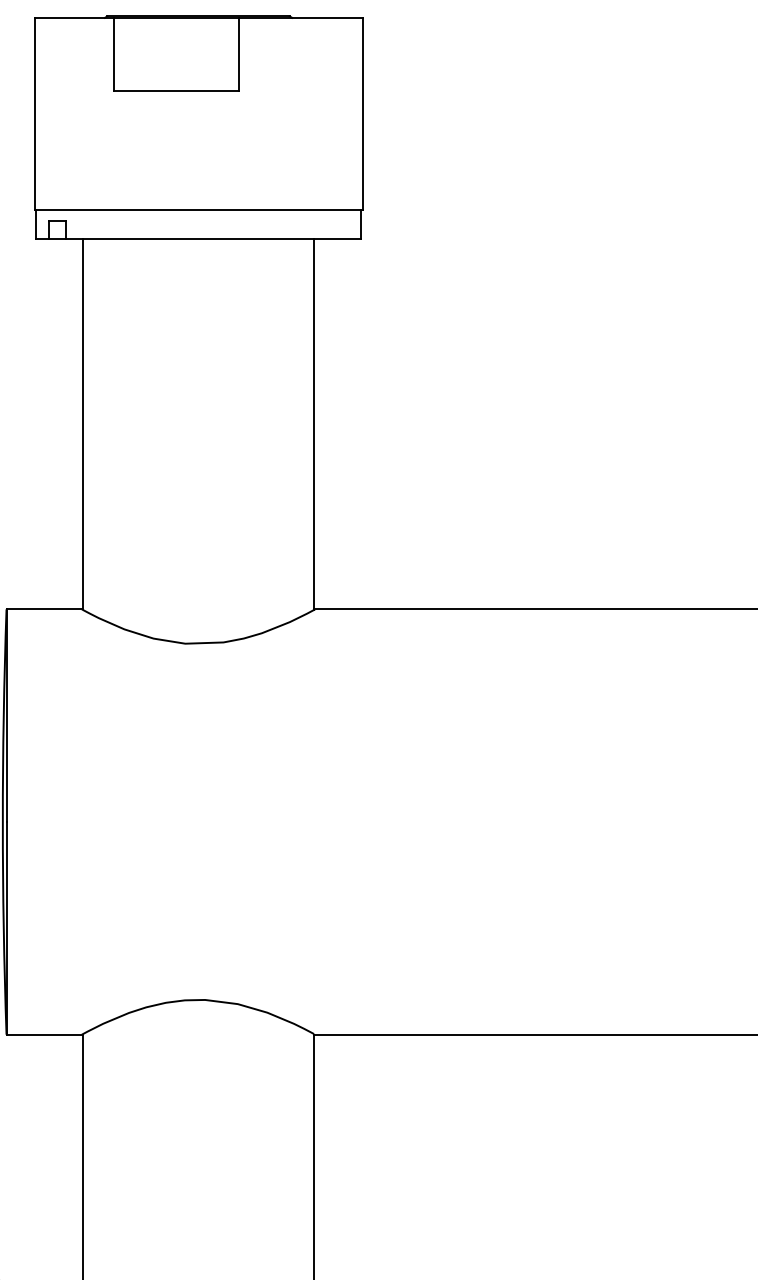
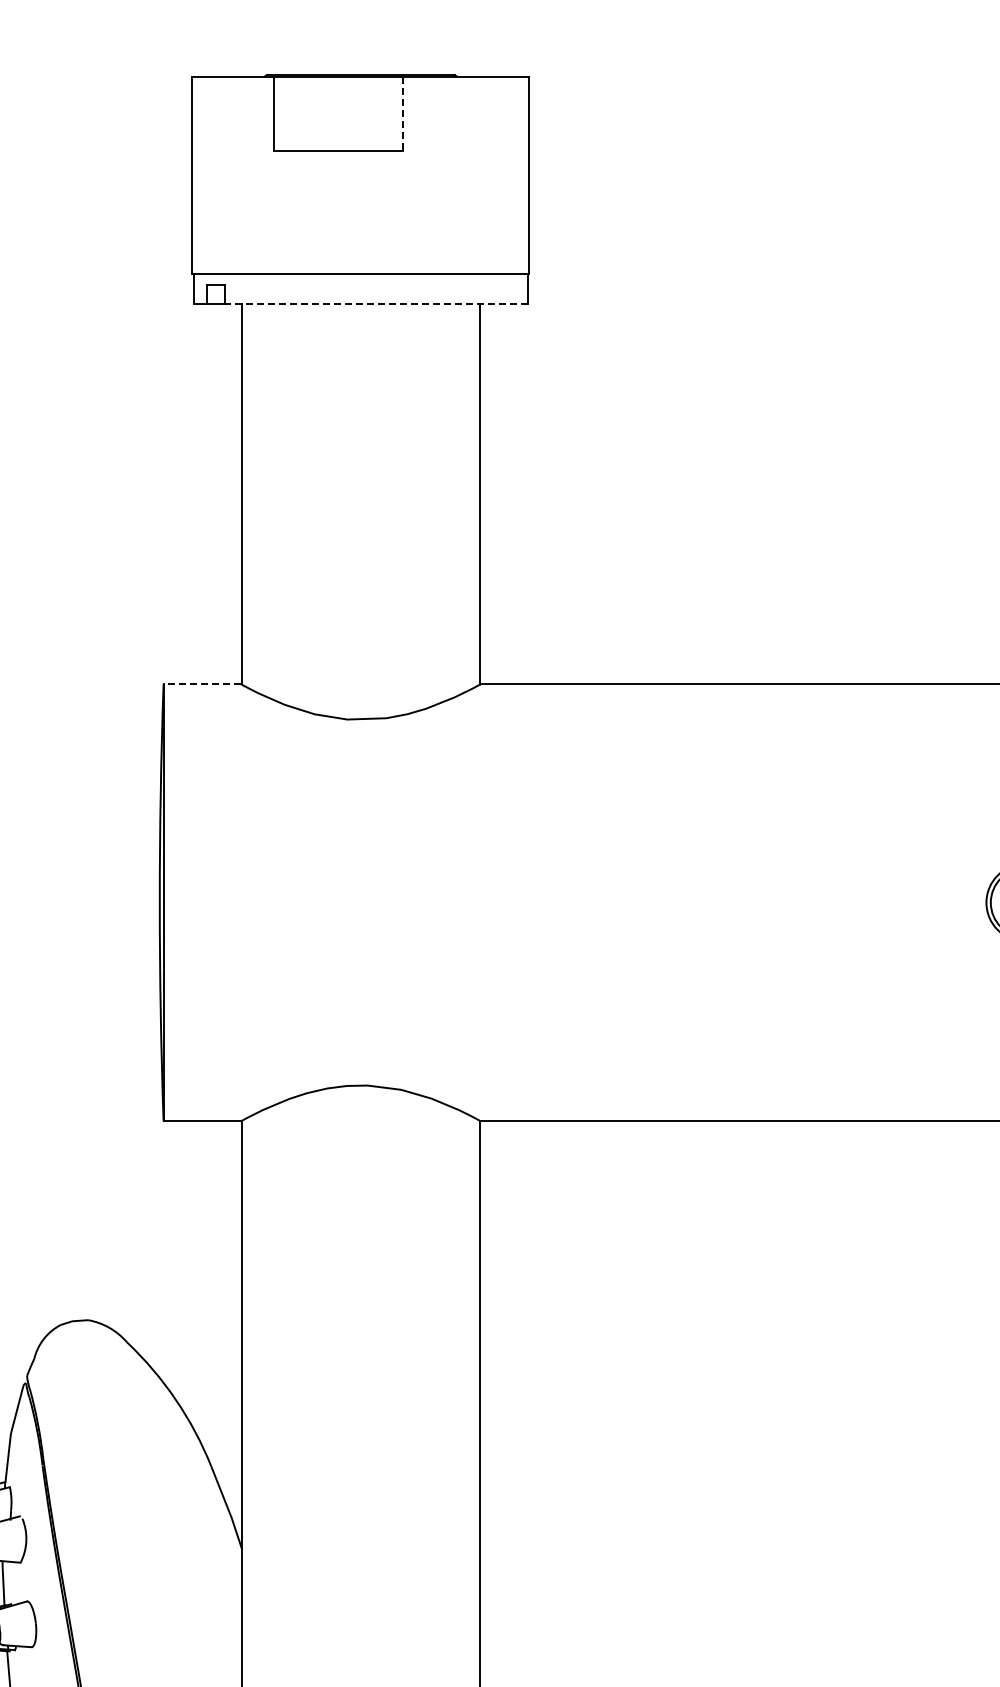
line: (239, 54) -> (402, 114), solid -> dashed
line: (212, 238) -> (375, 303), solid -> dashed
line: (44, 609) -> (202, 684), solid -> dashed

